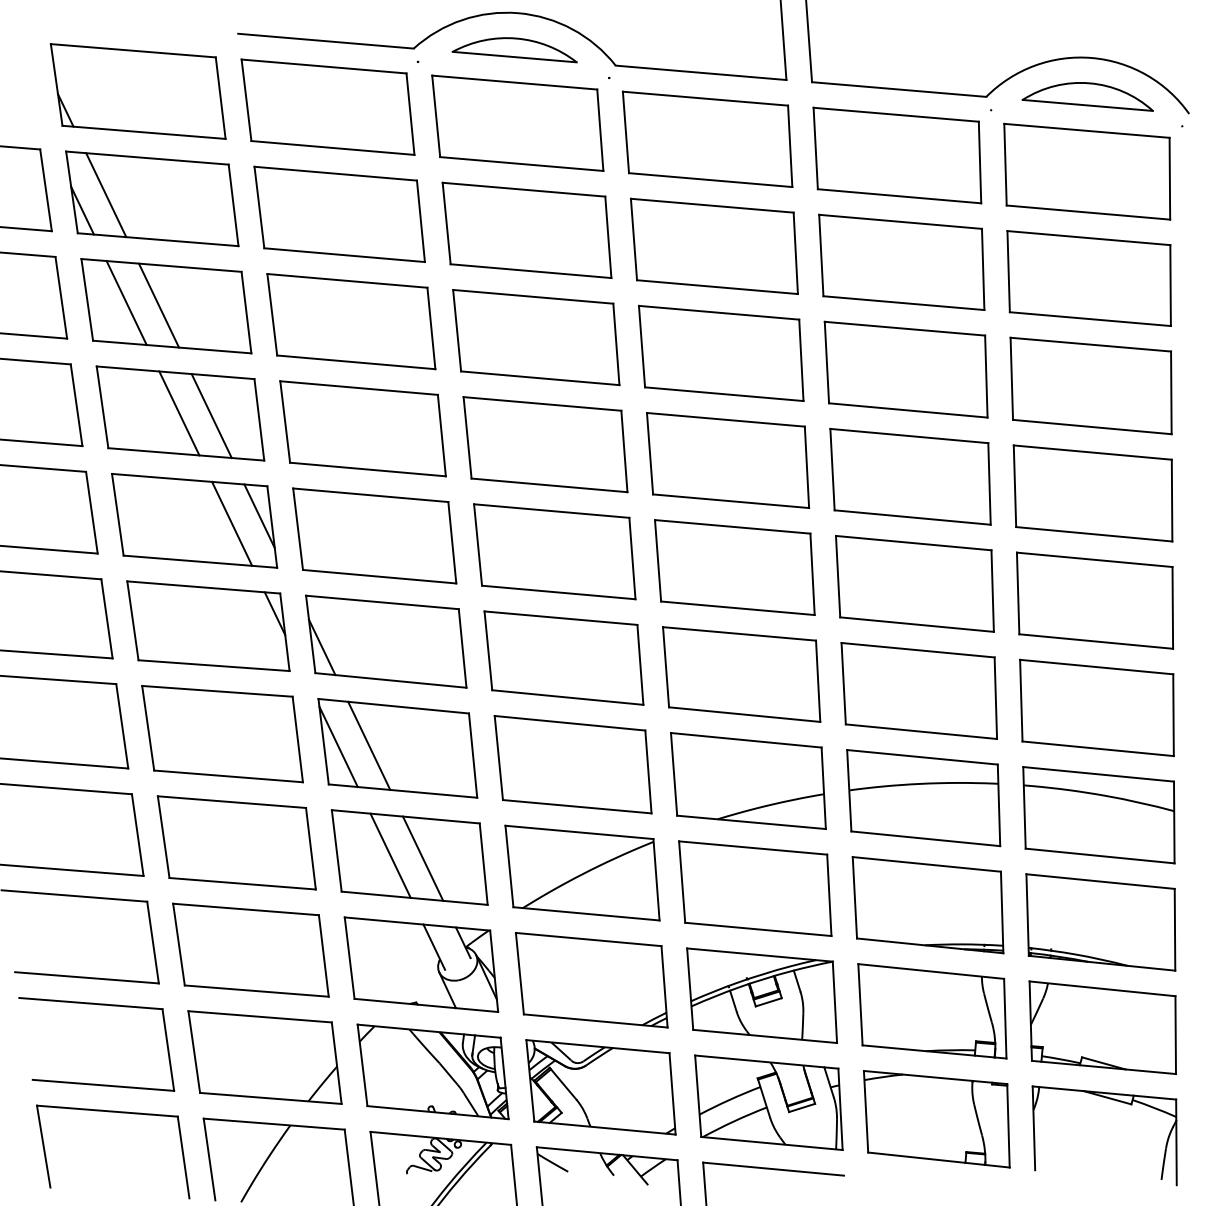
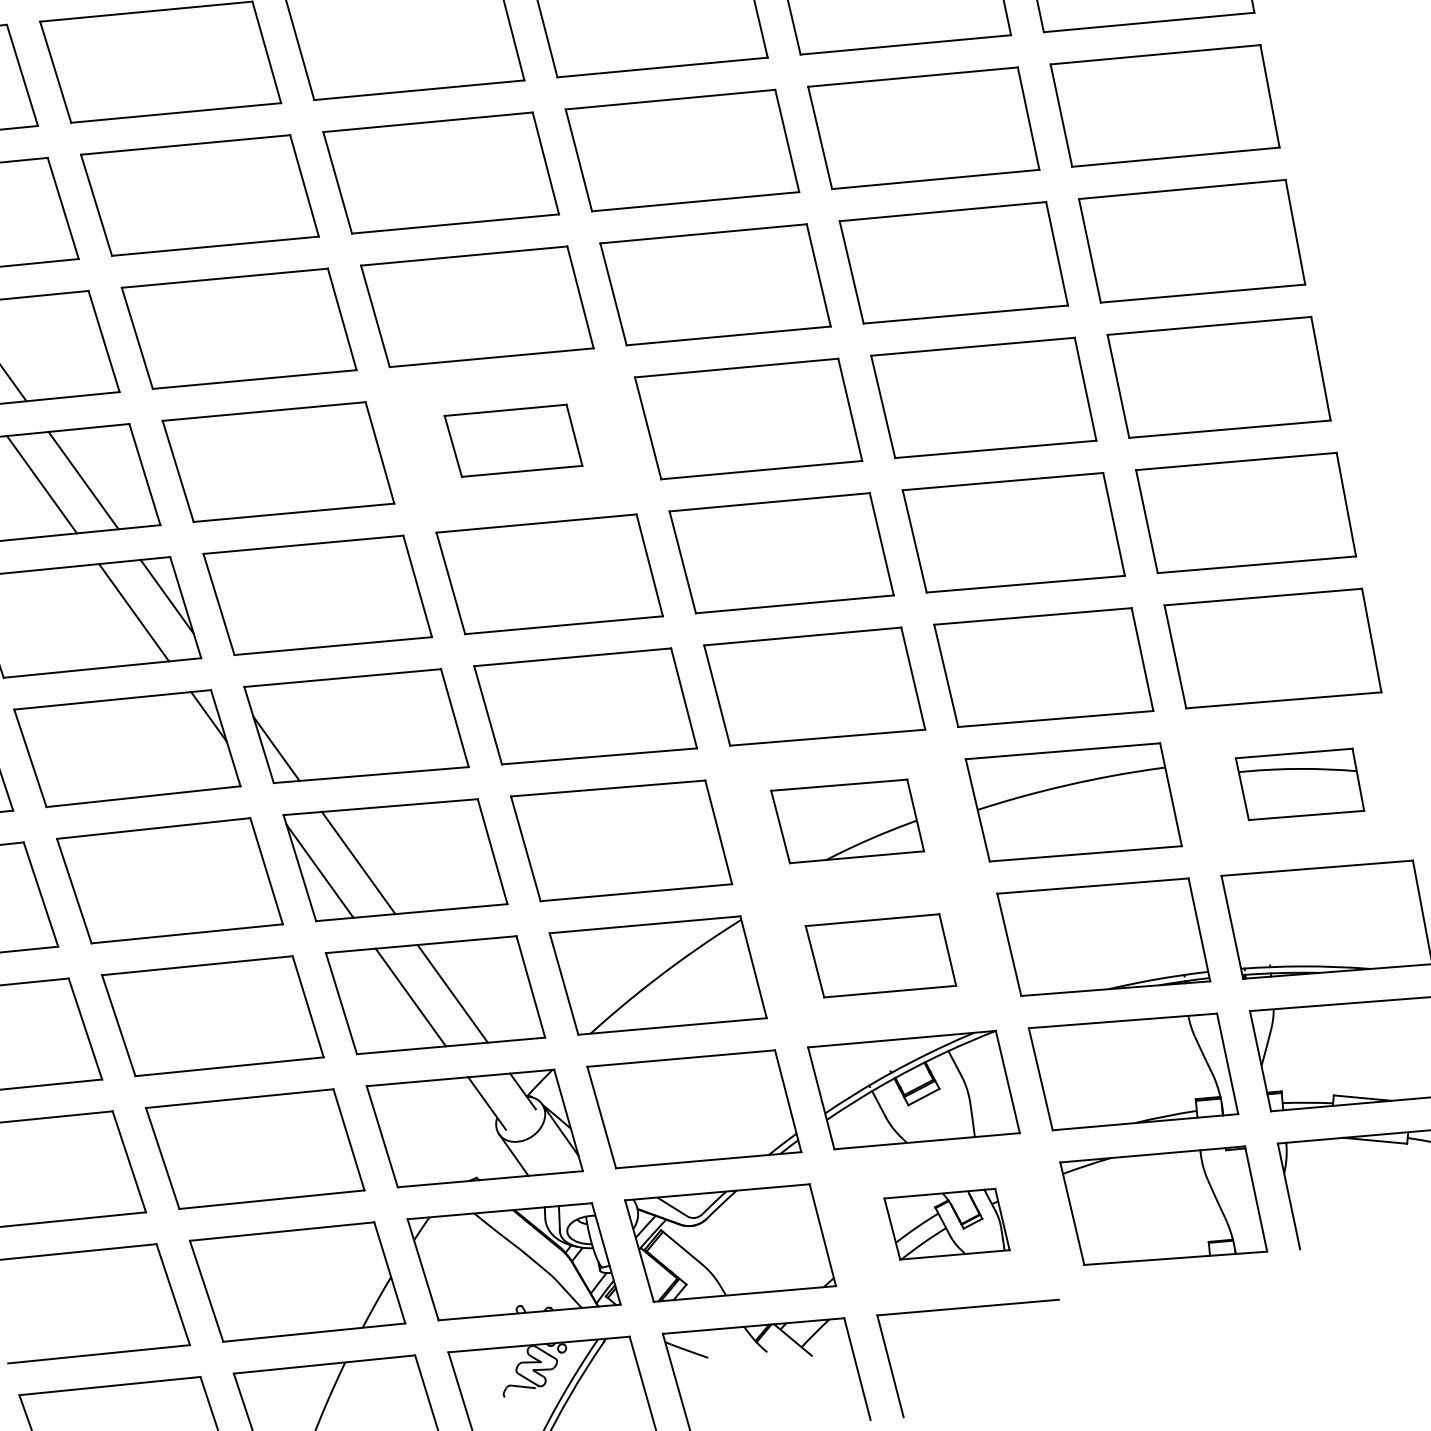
part: (545, 444) -> (513, 440), size x0.6
part: (748, 780) -> (847, 820), size x0.7
part: (1098, 815) -> (1299, 784), size x0.6
part: (755, 888) -> (881, 955), size x0.7
part: (768, 1102) -> (946, 1224), size x0.6

